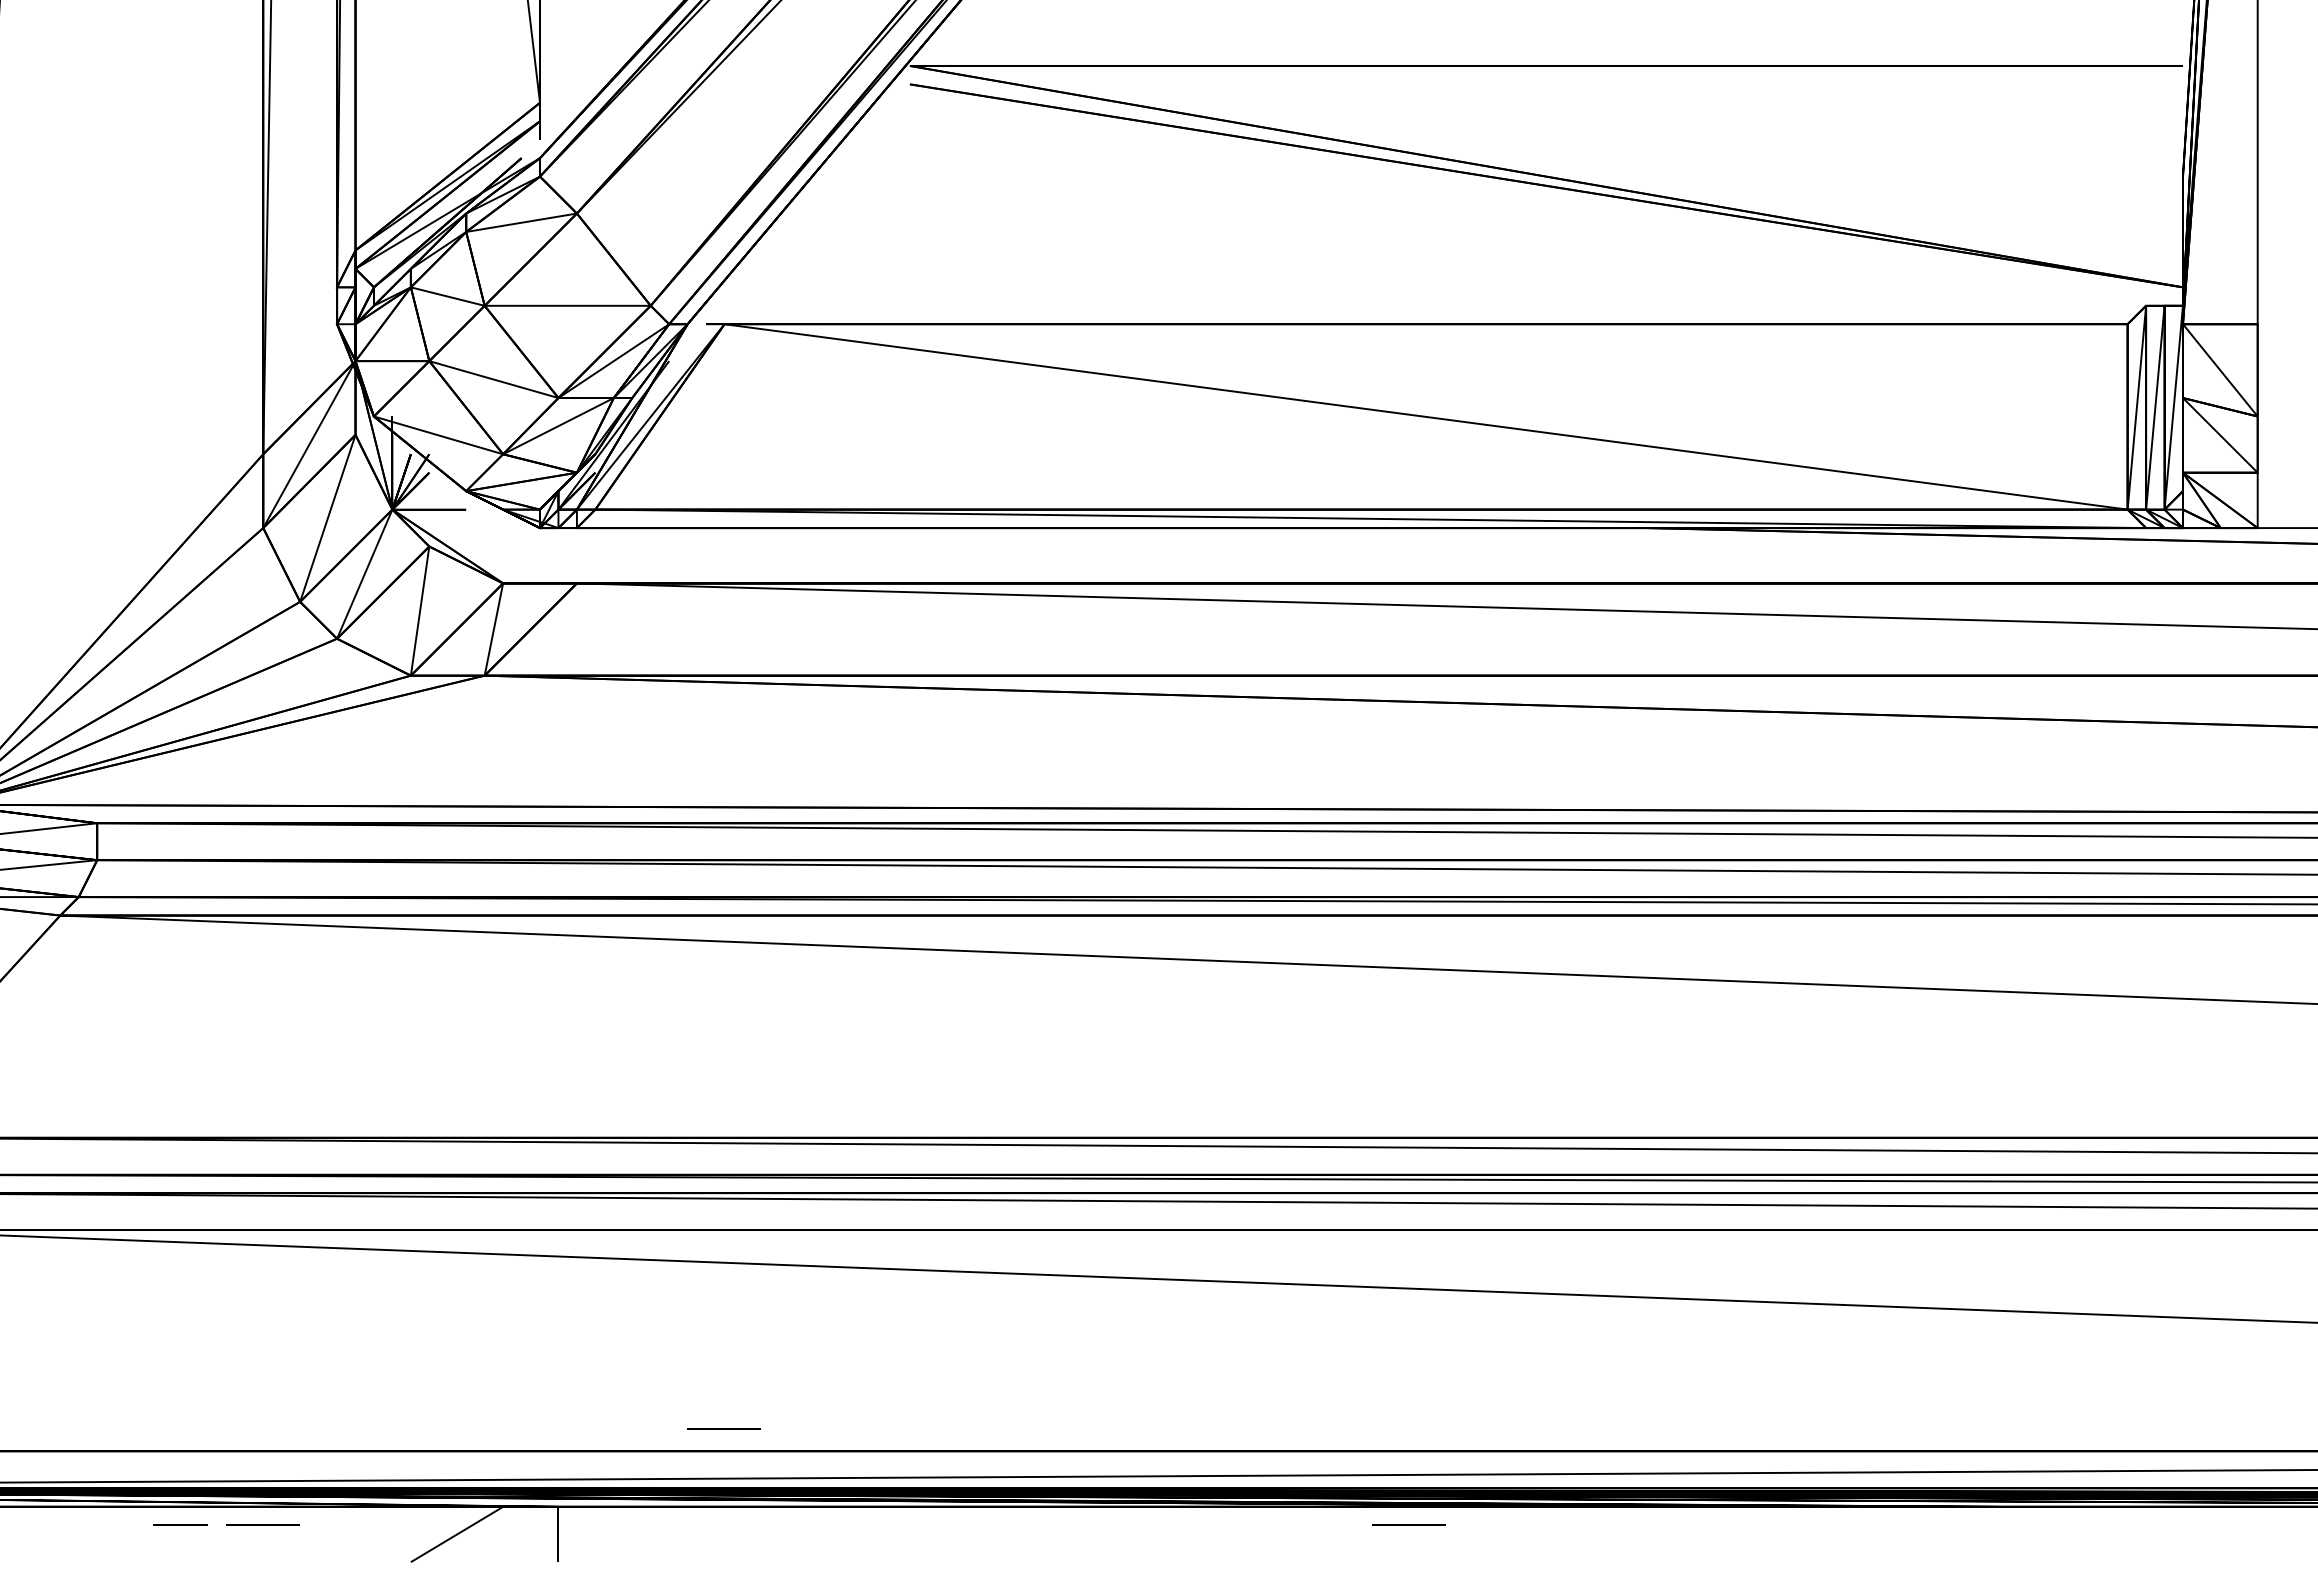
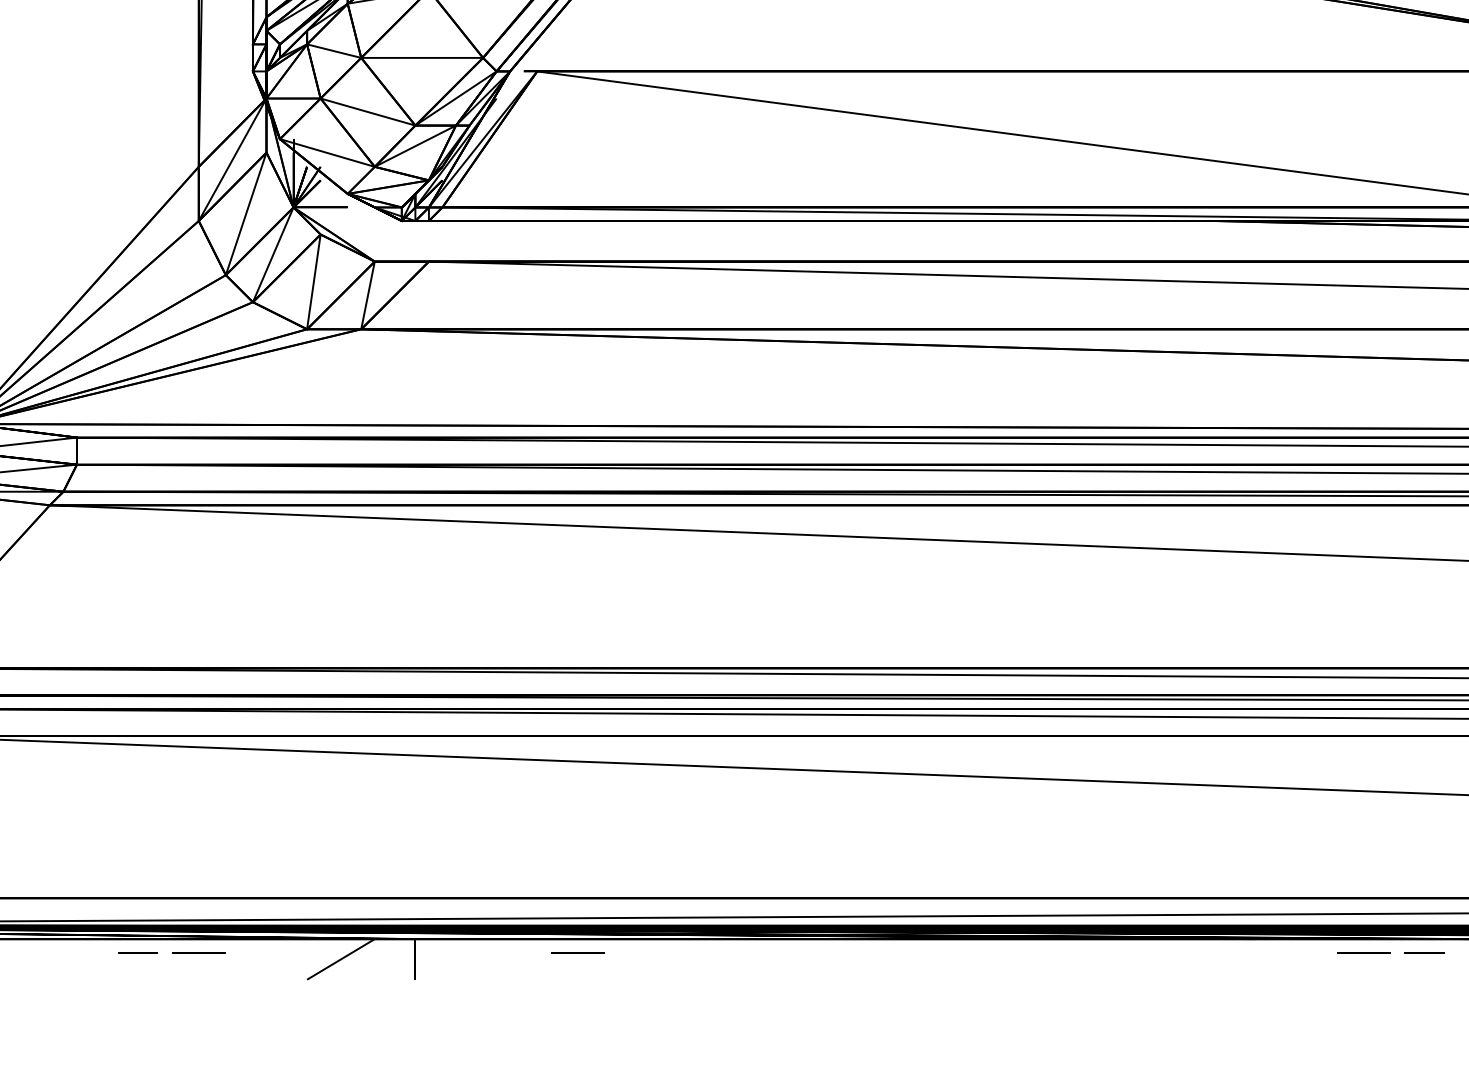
line: (723, 1428) -> (577, 952), moved
line: (1408, 1524) -> (1363, 952), moved
line: (1933, 1524) -> (1424, 952), added

